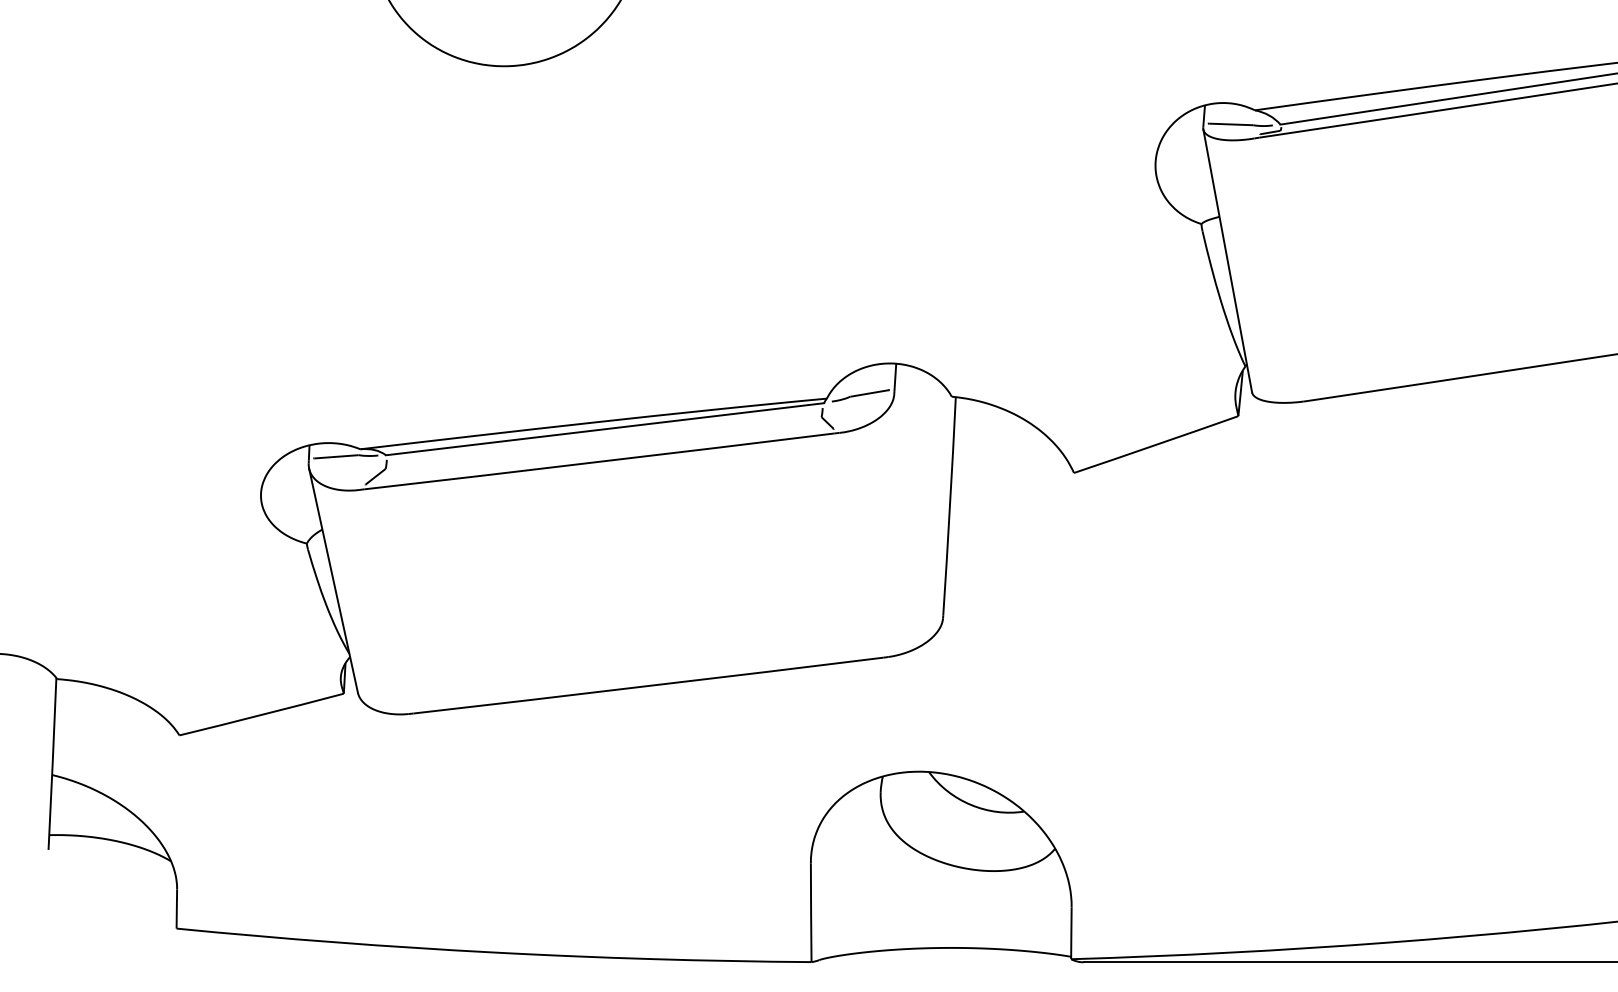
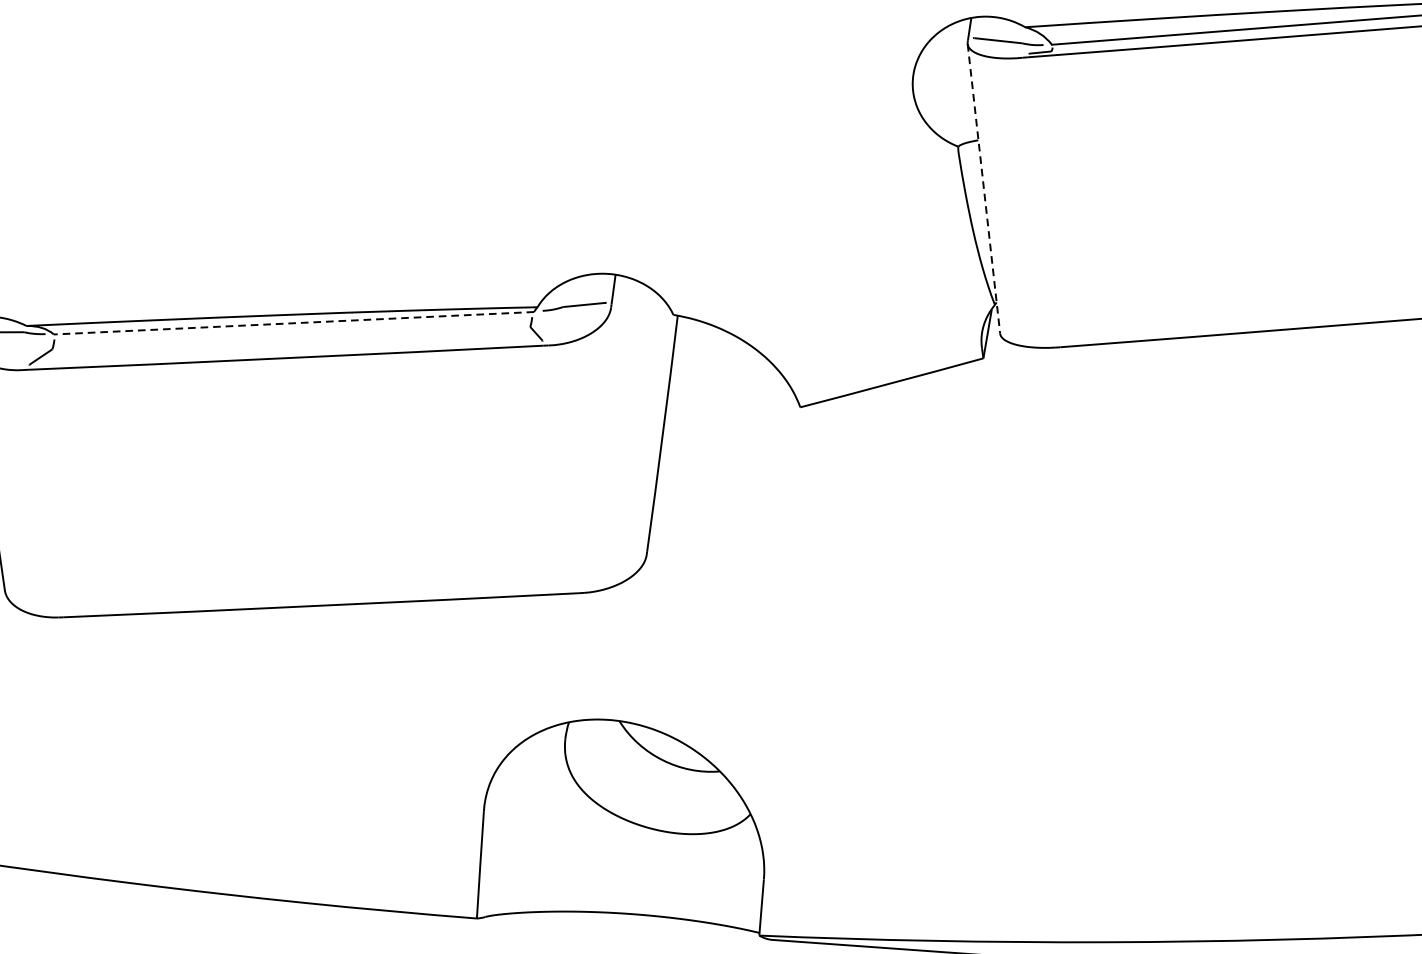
line: (1227, 261) -> (983, 189), solid -> dashed
line: (605, 429) -> (294, 323), solid -> dashed

